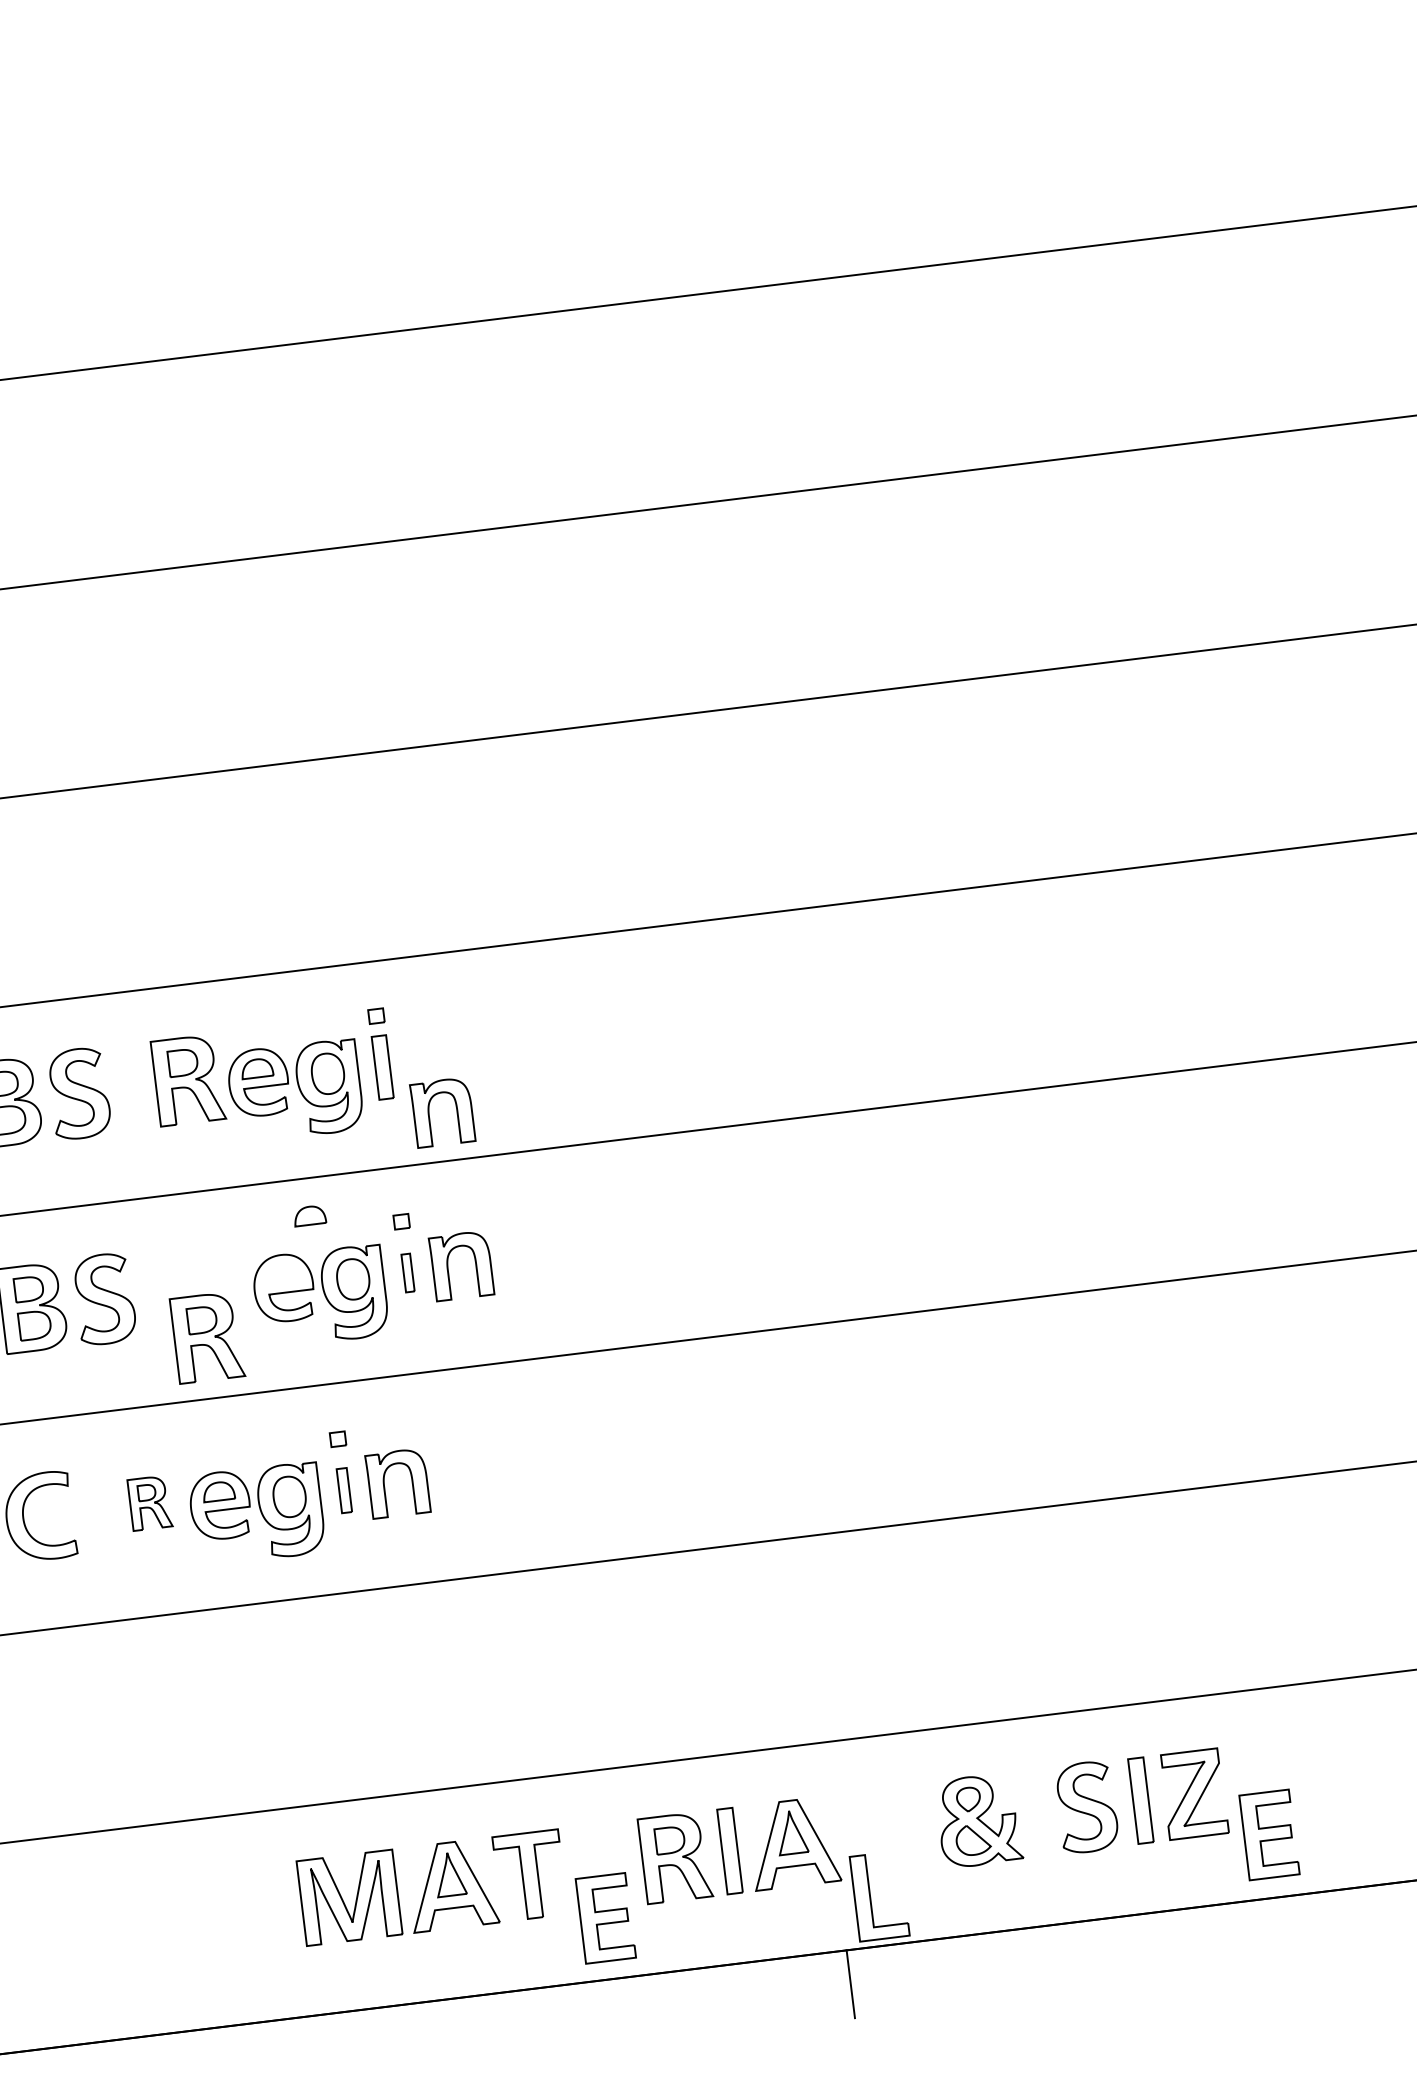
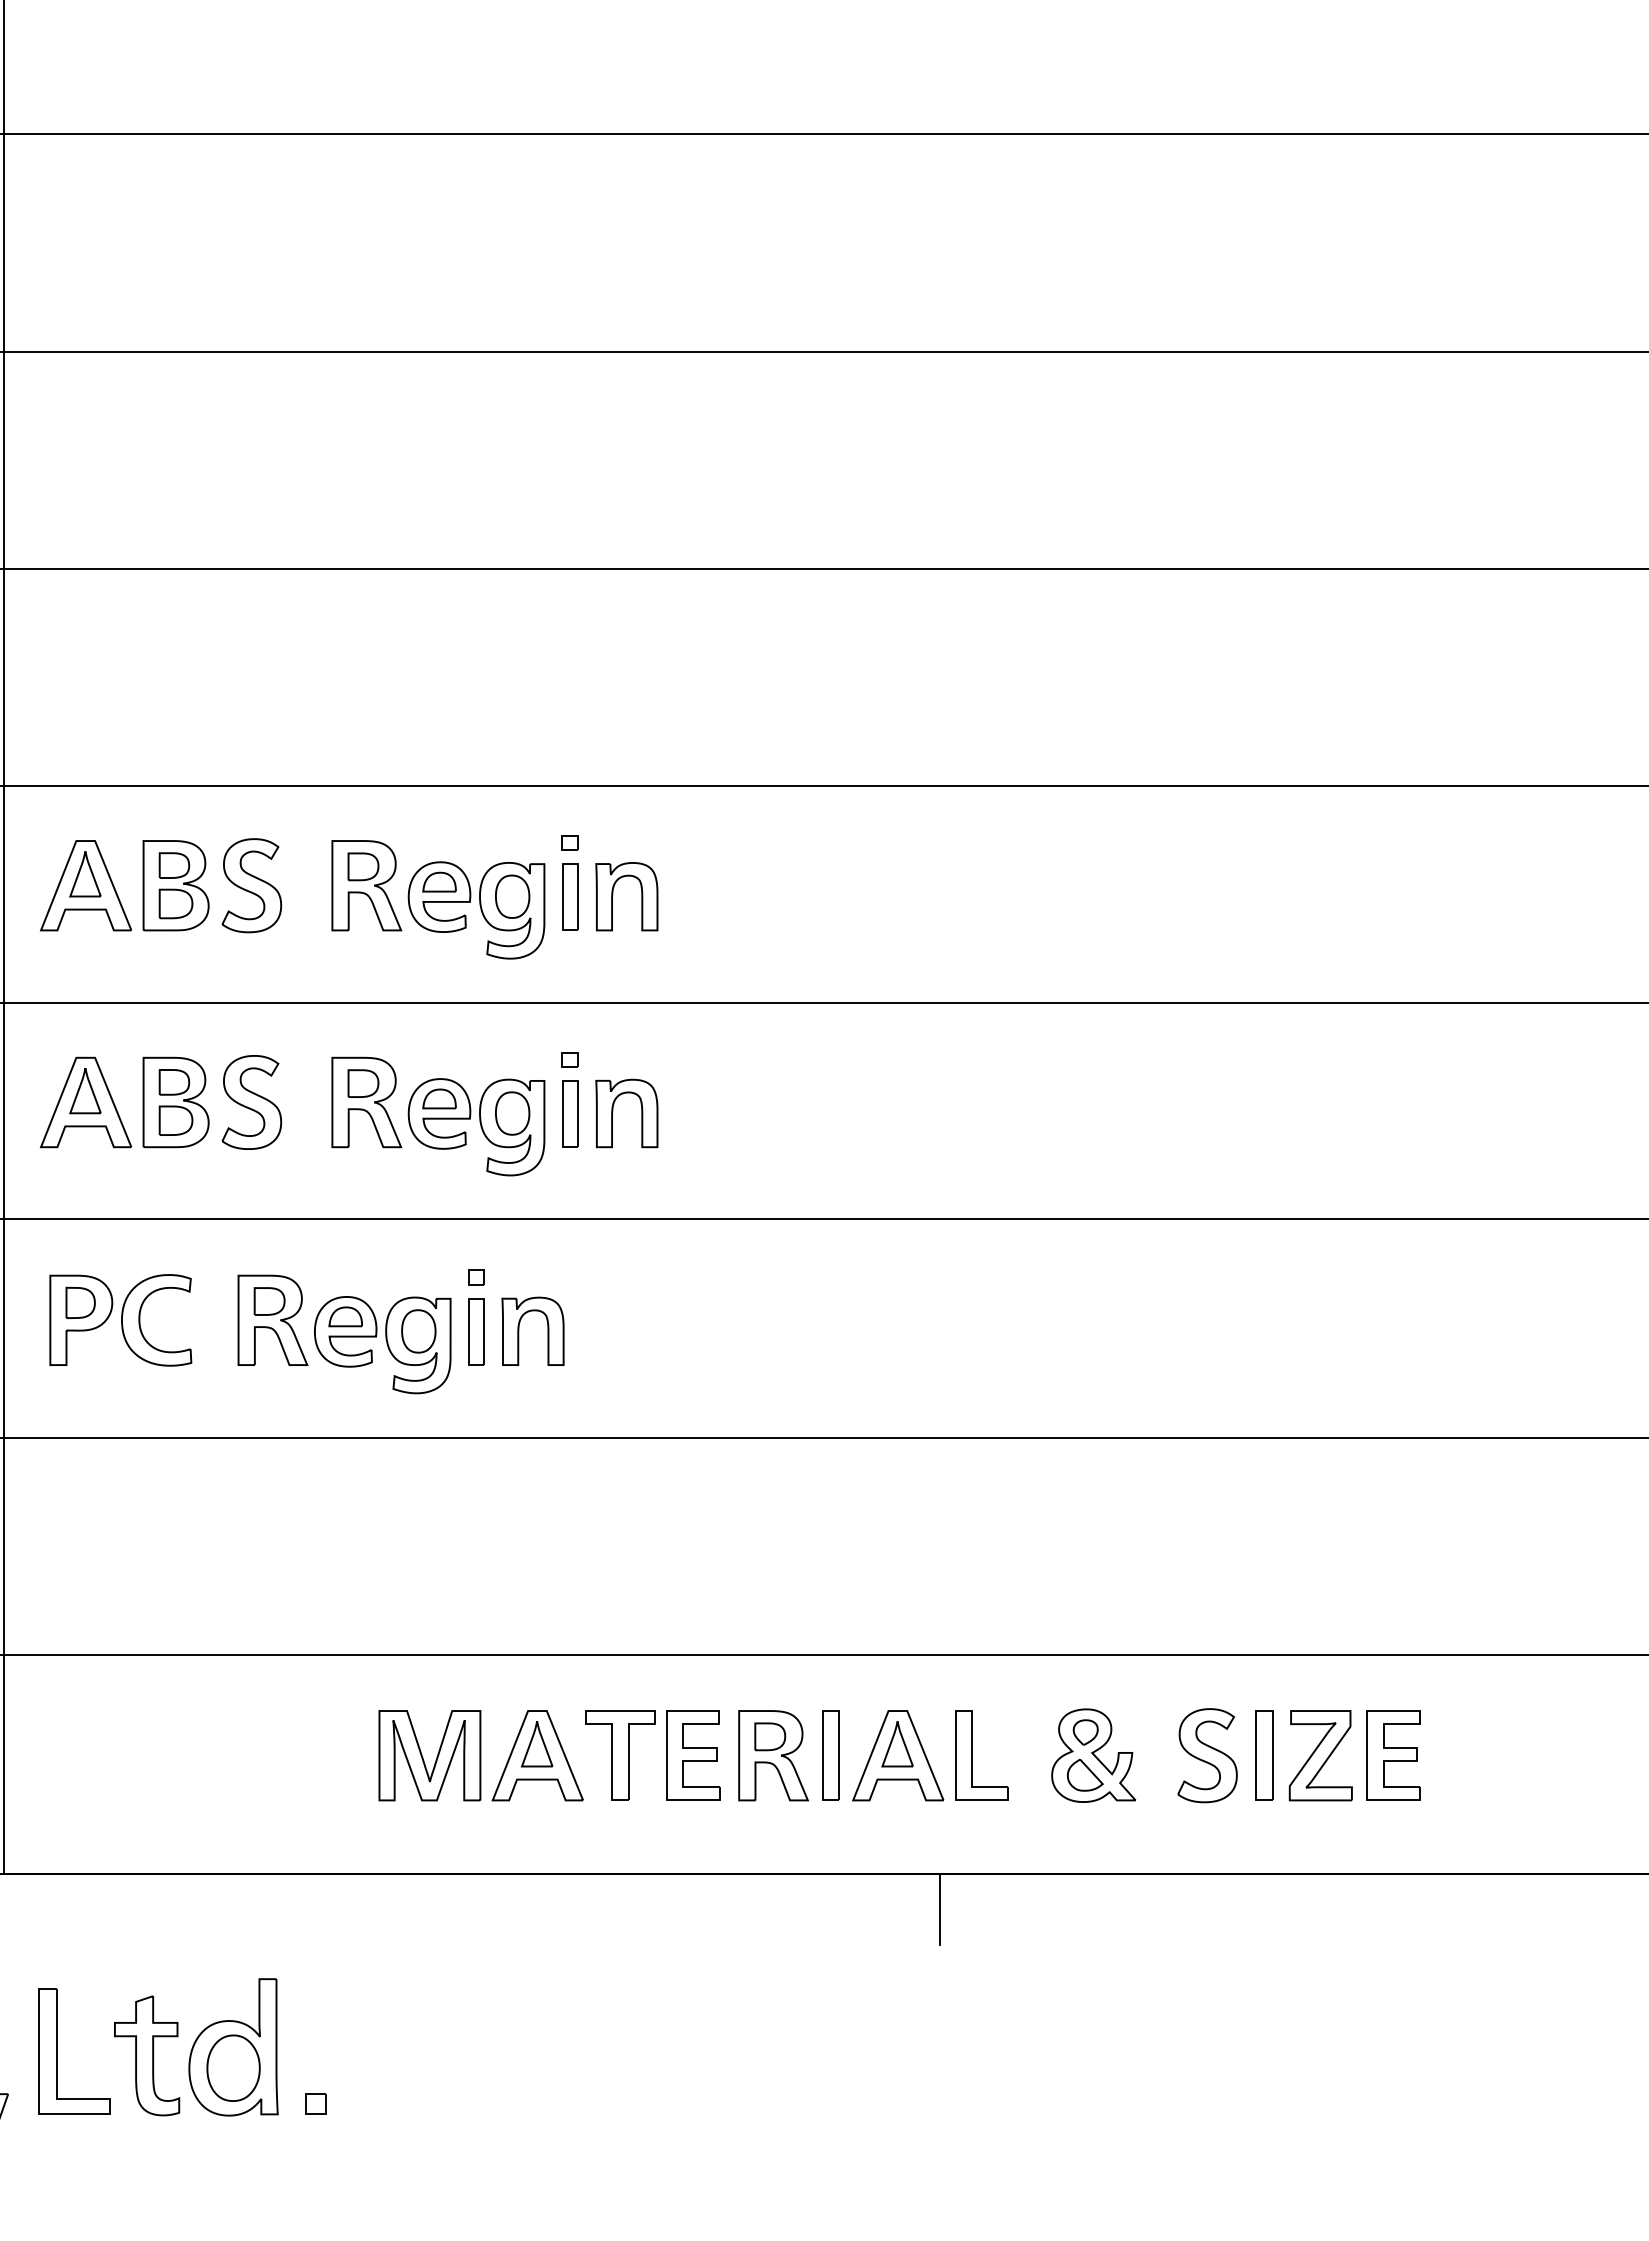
part: (429, 1112) -> (613, 895), moved
part: (309, 1215) -> (439, 1098), moved
part: (408, 1272) -> (570, 1113), size x1.67
part: (207, 1337) -> (366, 1102), moved
part: (344, 1490) -> (476, 1331), size x1.43
part: (149, 1502) -> (272, 1319), size x1.67
part: (1269, 1834) -> (1393, 1755), moved
part: (870, 1897) -> (972, 1755), moved
part: (605, 1918) -> (693, 1755), moved

